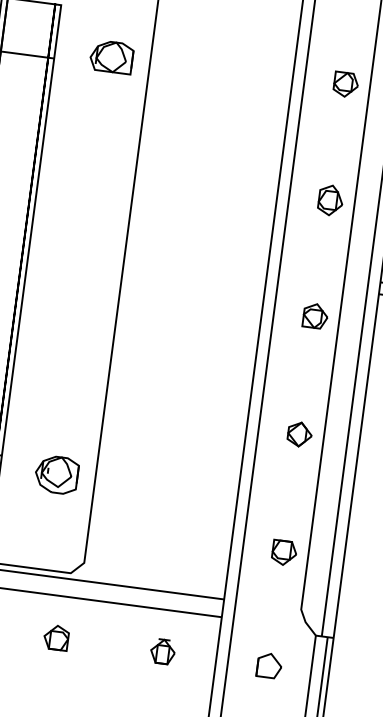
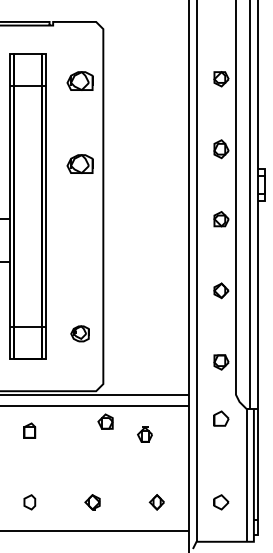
part: (92, 193) -> (79, 163), added
part: (55, 474) -> (79, 333), size x0.7
part: (56, 637) -> (105, 421), moved
part: (162, 651) -> (144, 434), moved
part: (269, 665) -> (221, 418), moved

